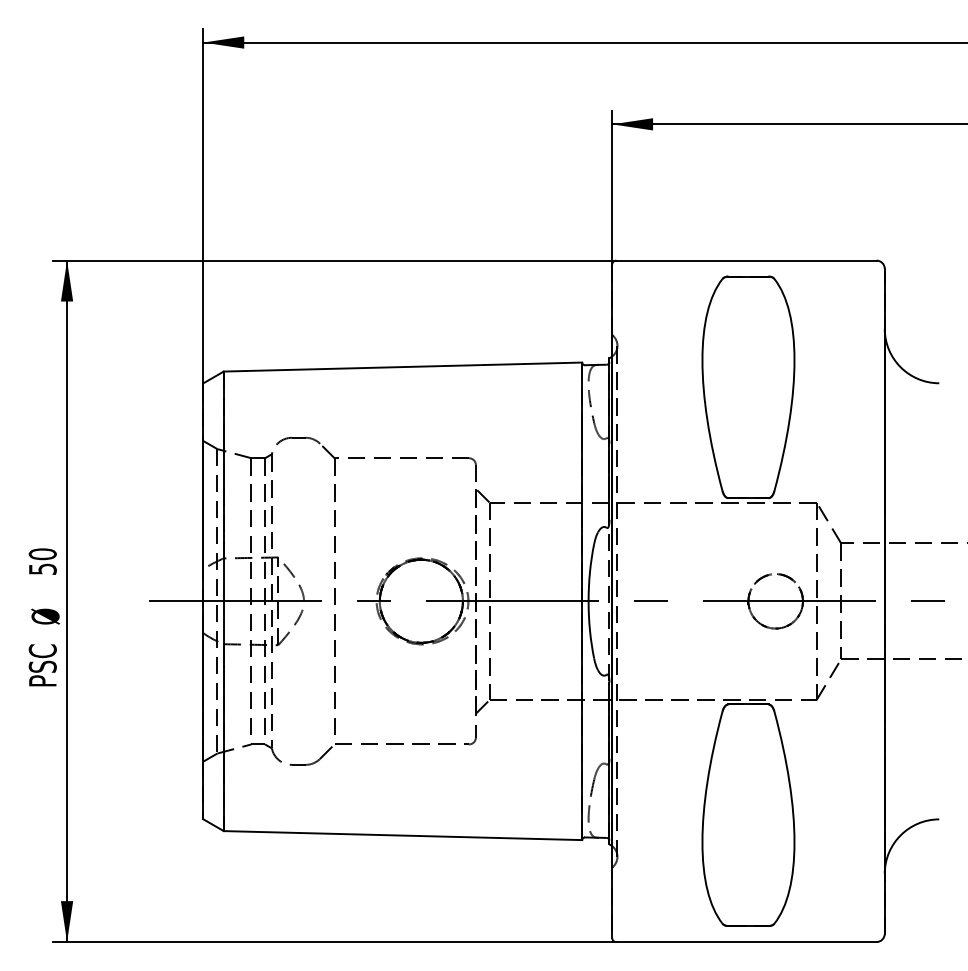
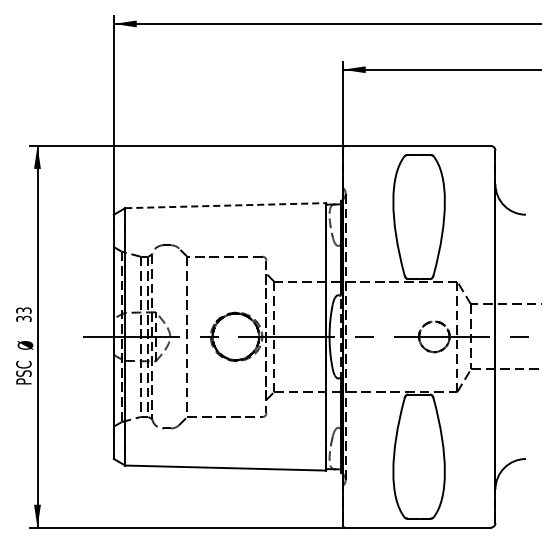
line: (404, 366) -> (226, 205), solid -> dashed
text: (42, 561) -> (23, 314), 50 -> 33

